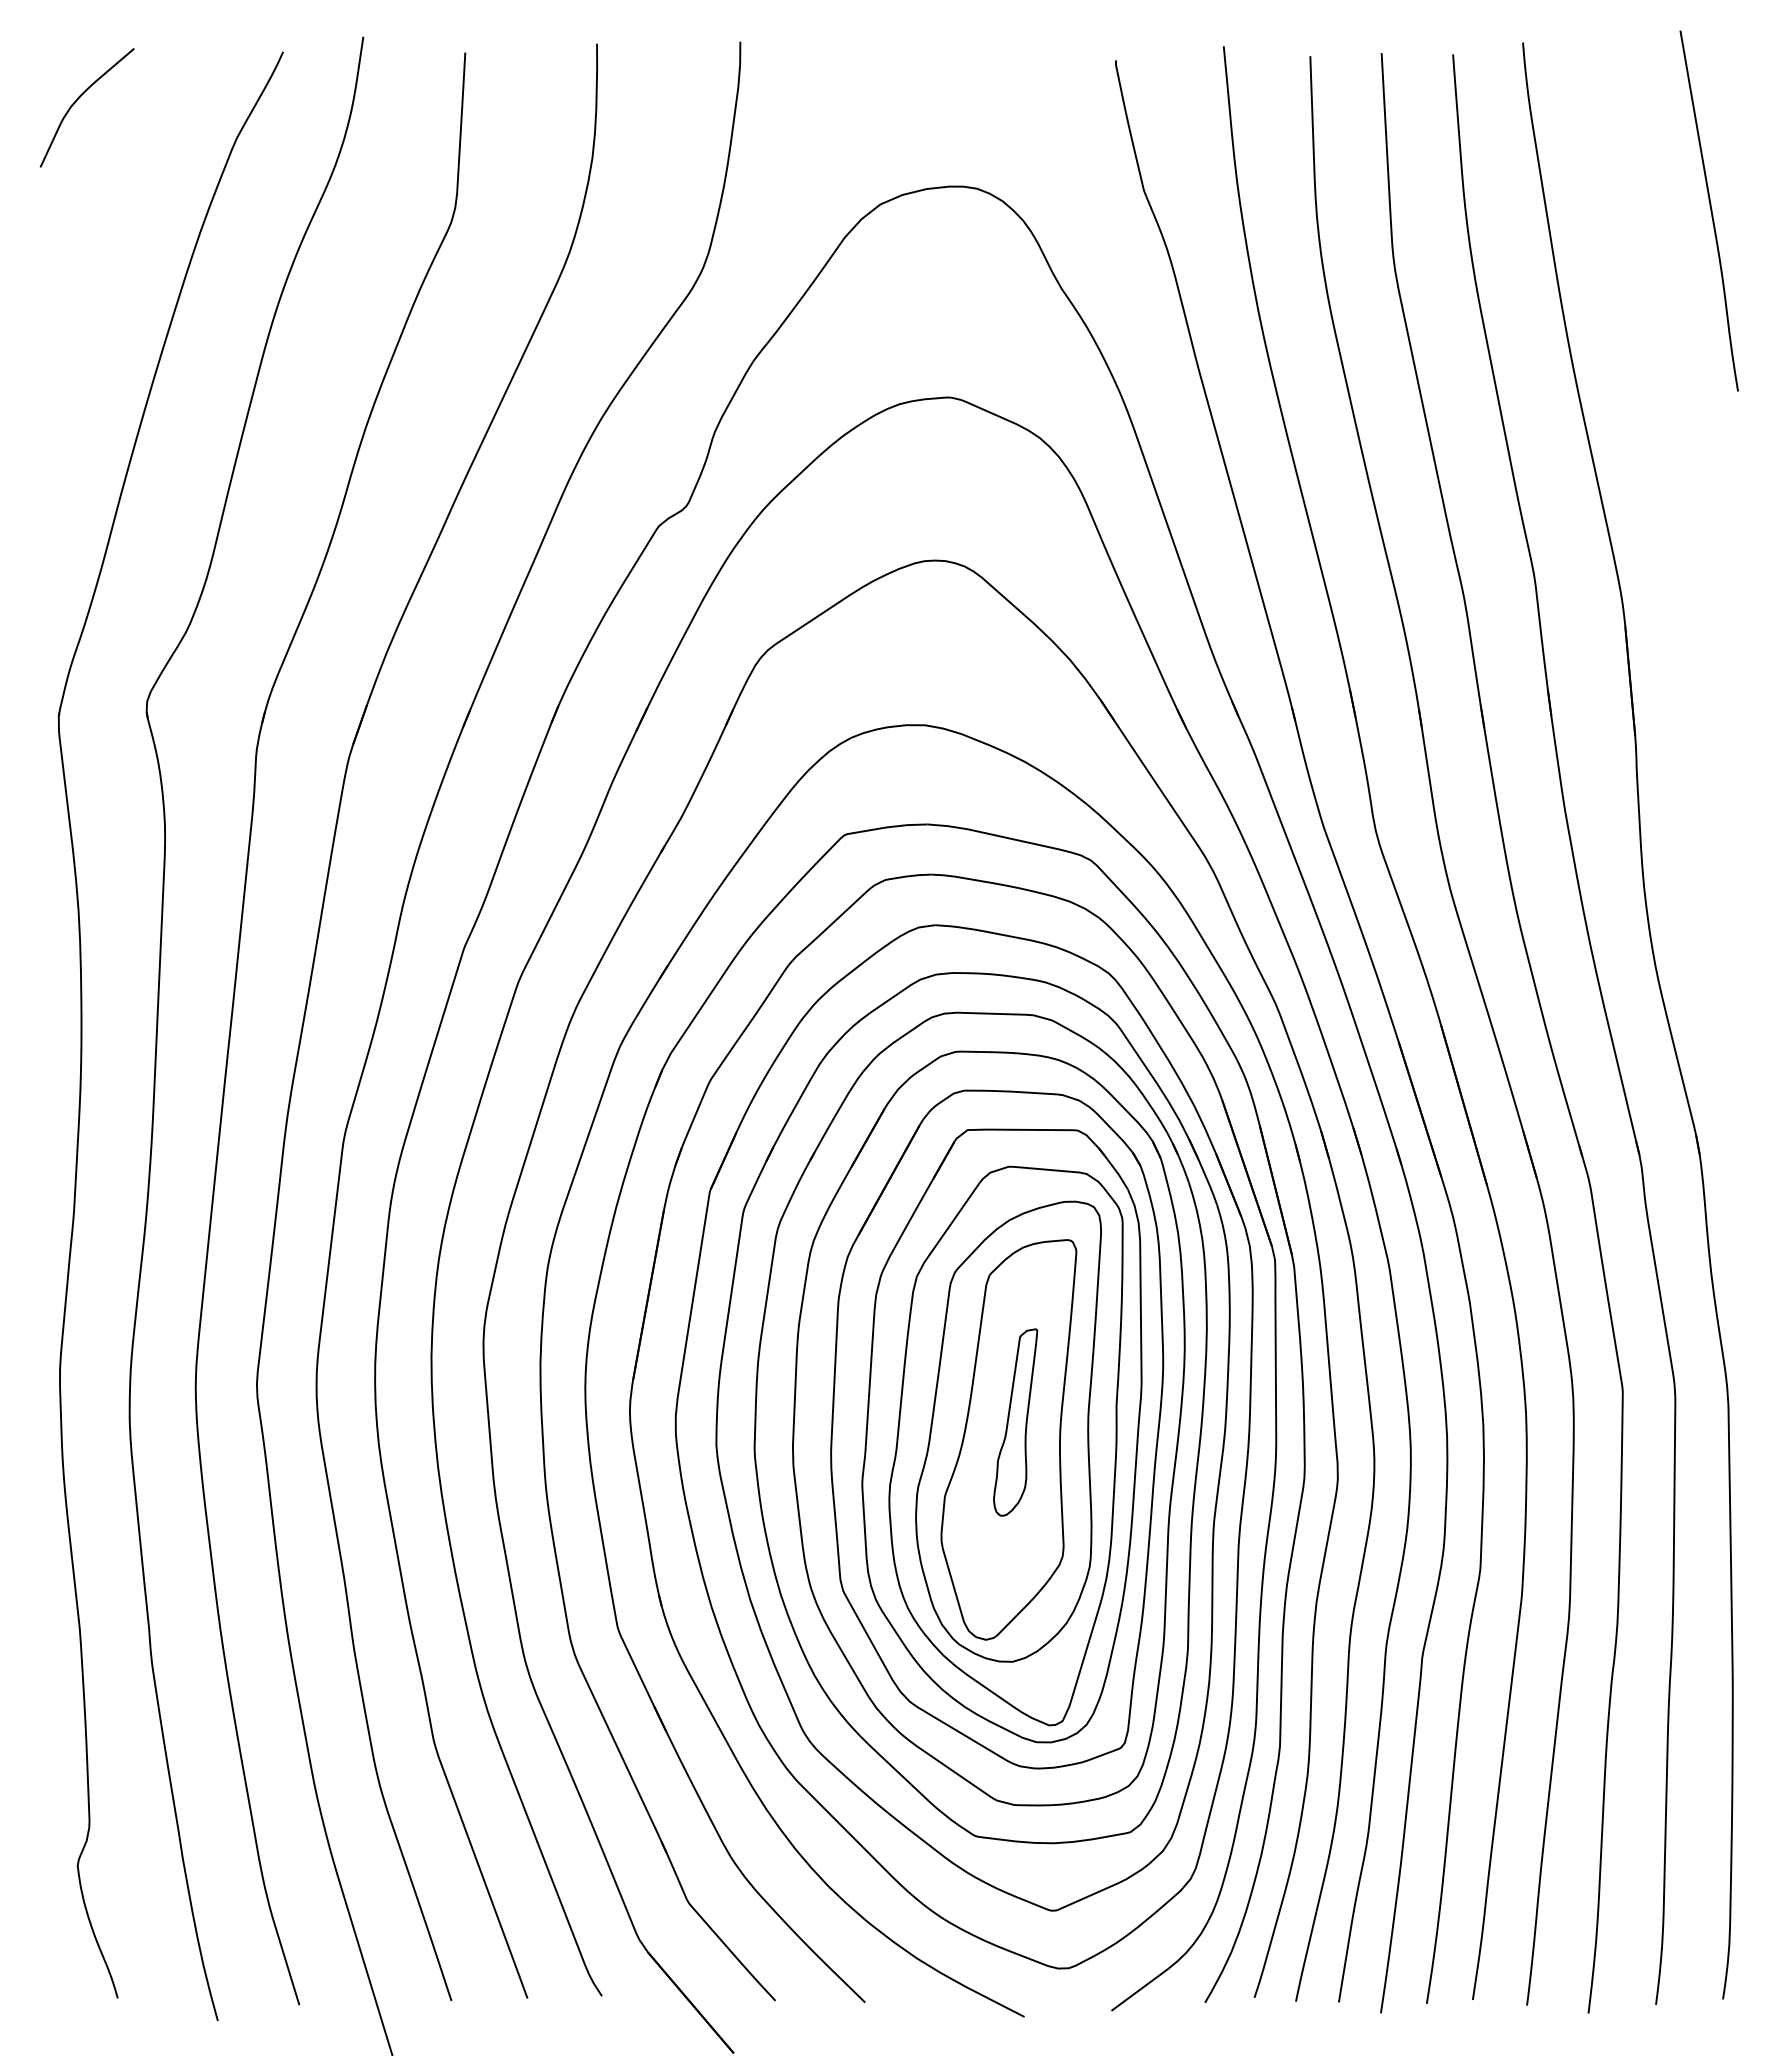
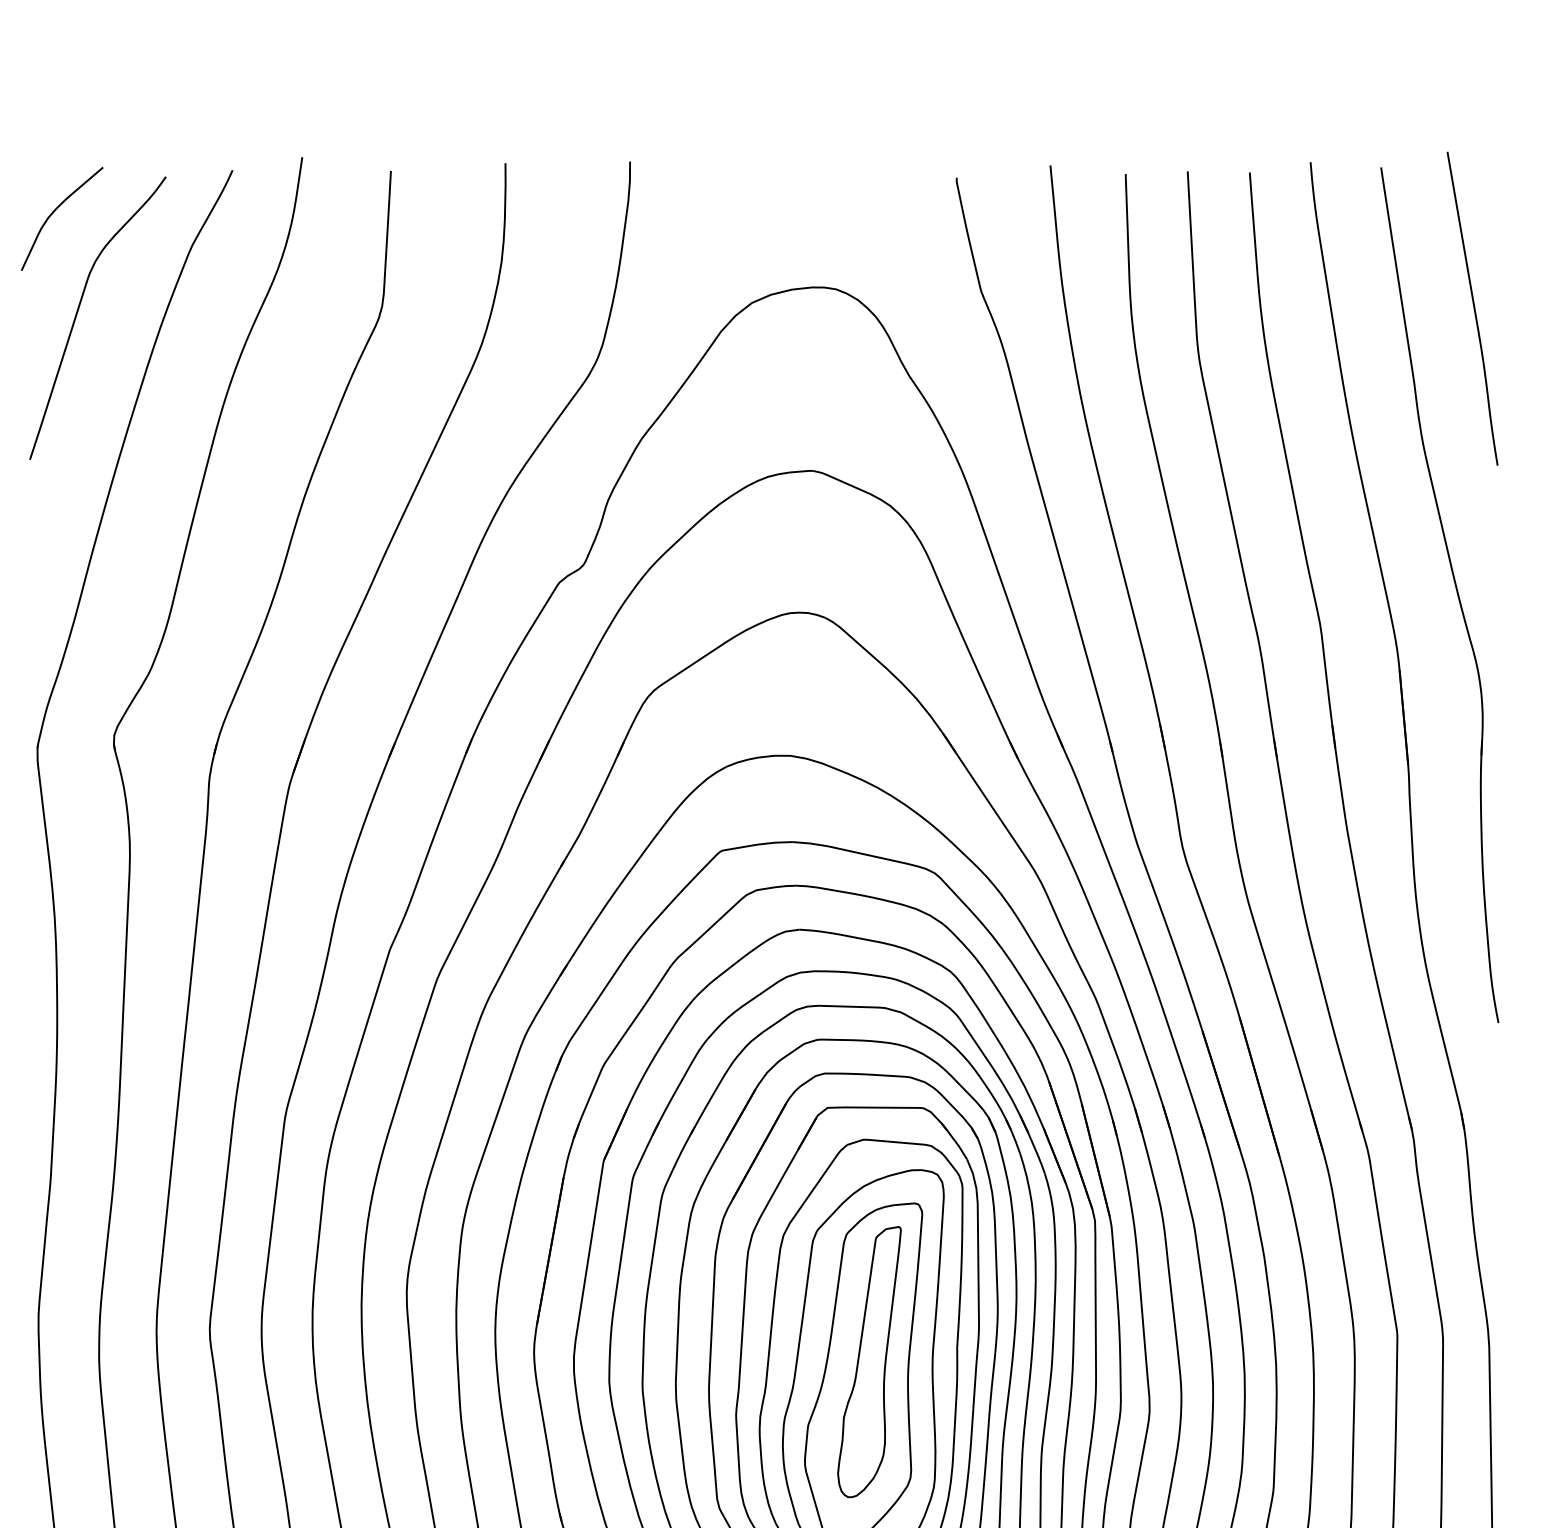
curve: (106, 212) -> (78, 309), added
part: (1690, 536) -> (1456, 591), added
part: (1015, 1422) -> (869, 1362), size x1.67

